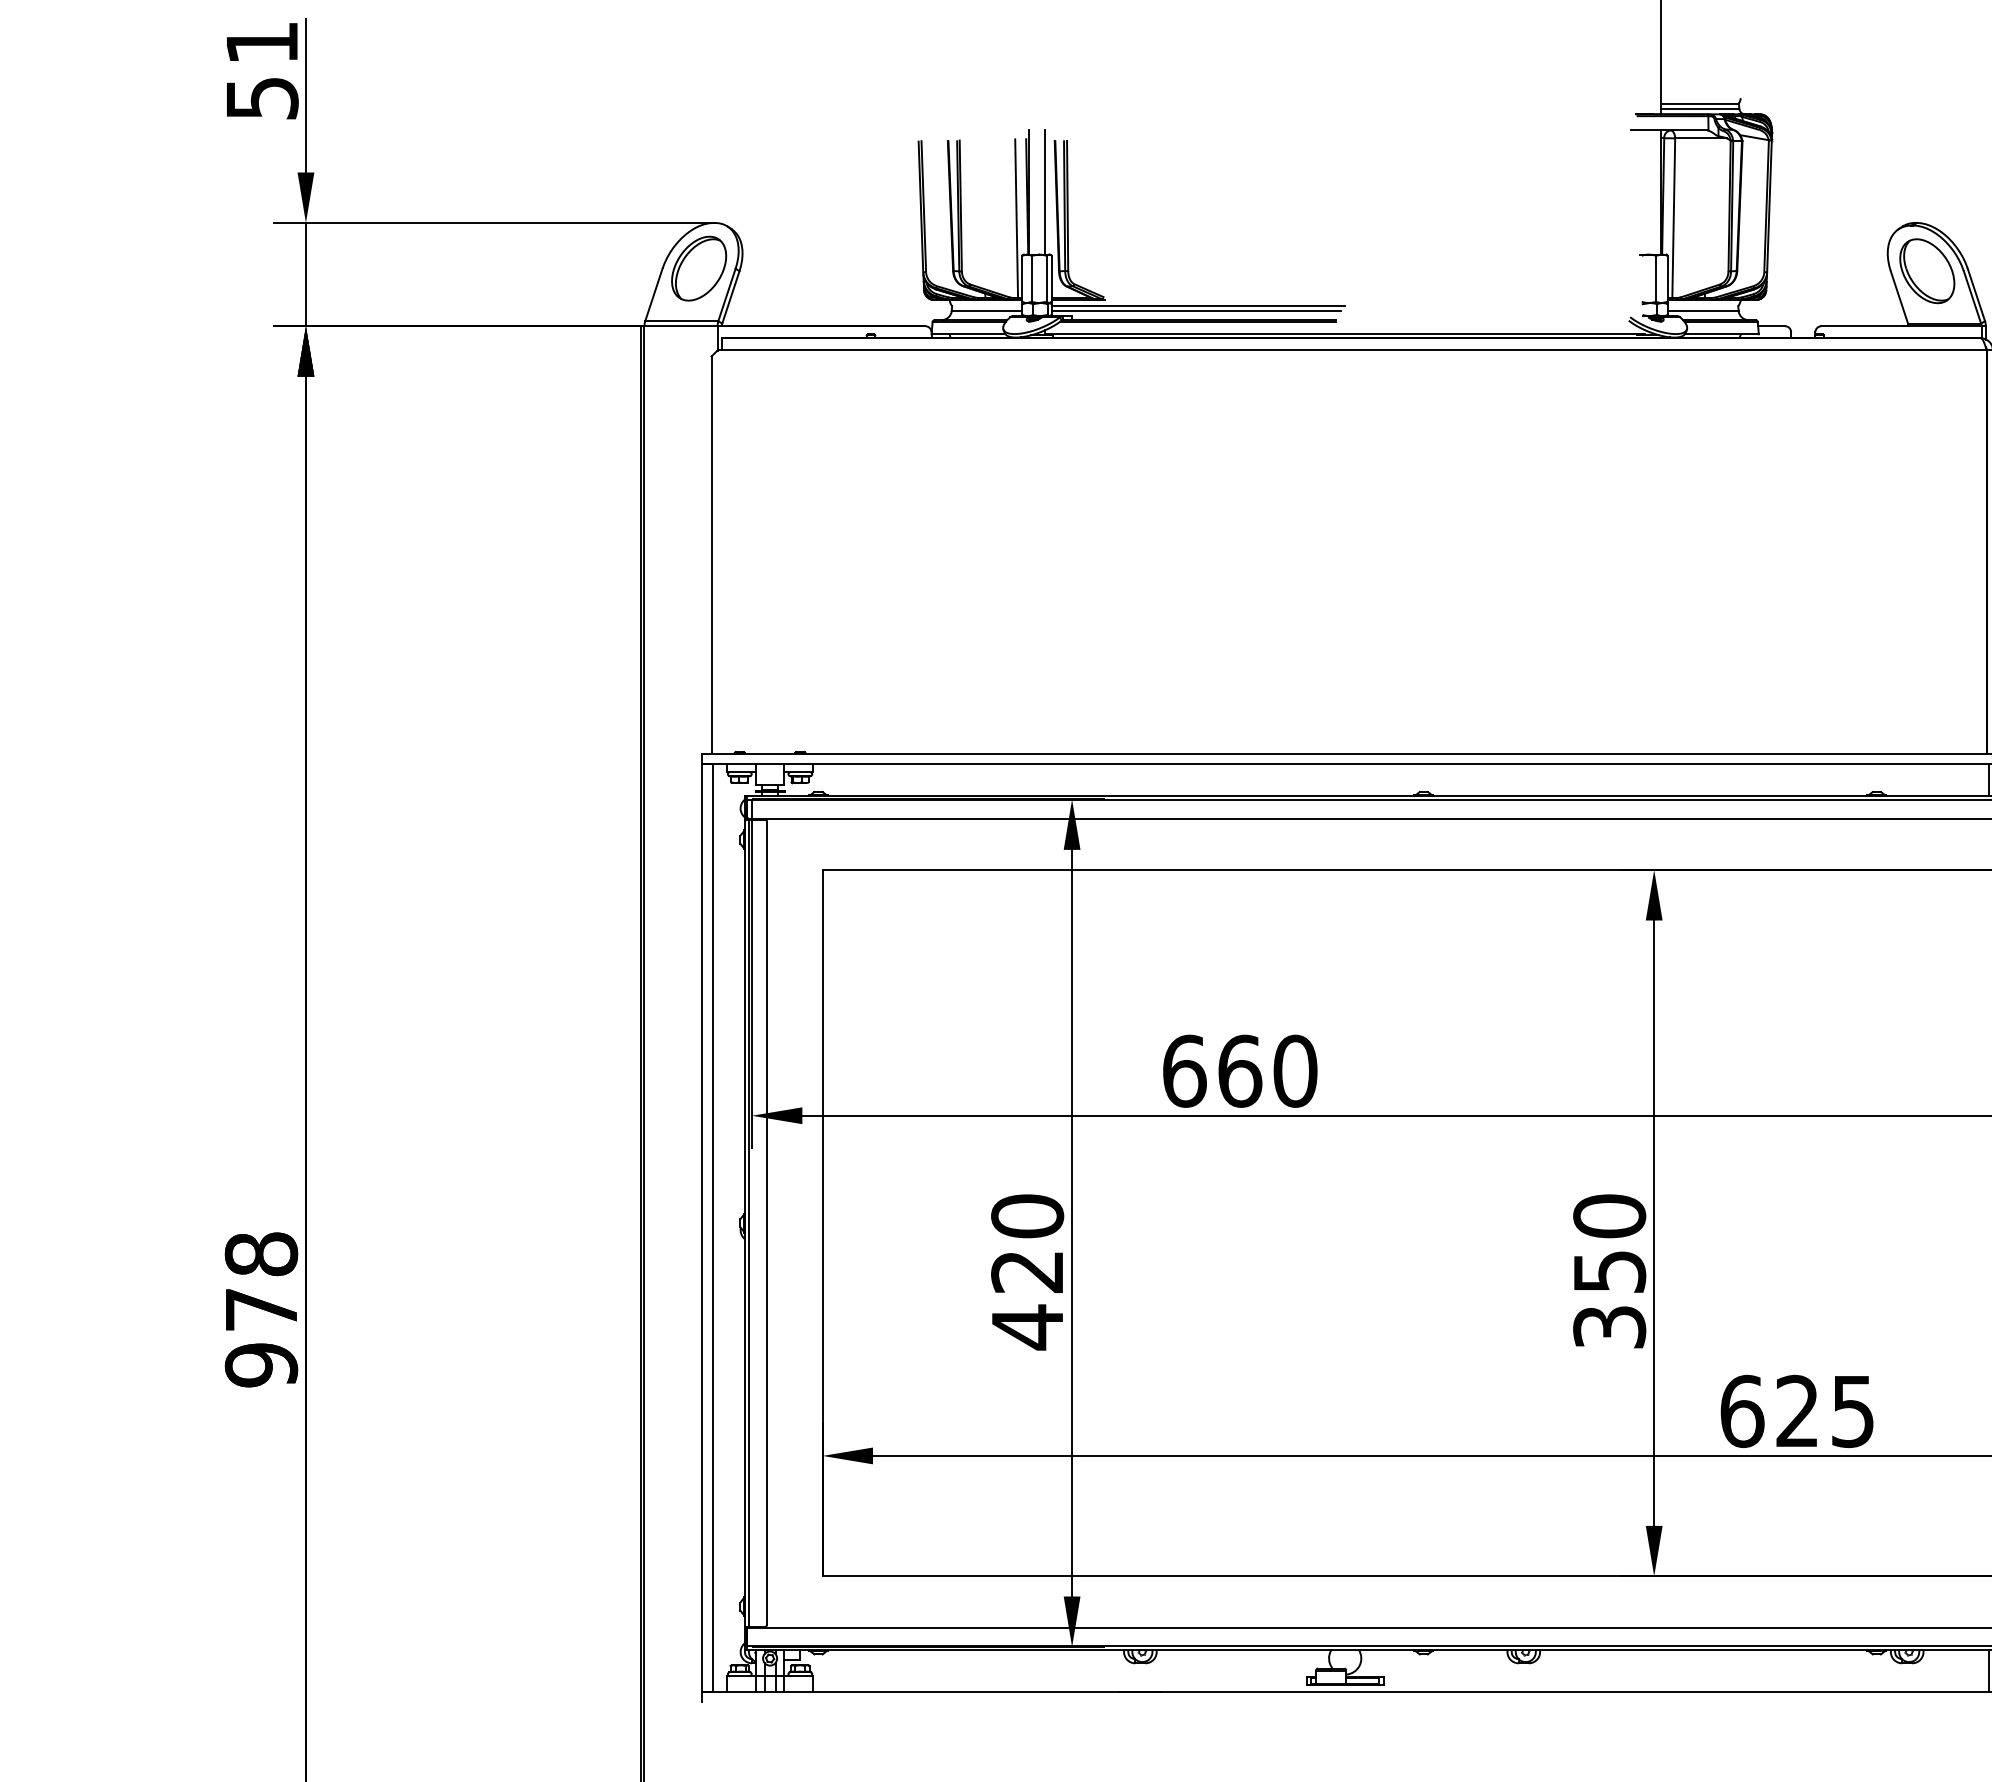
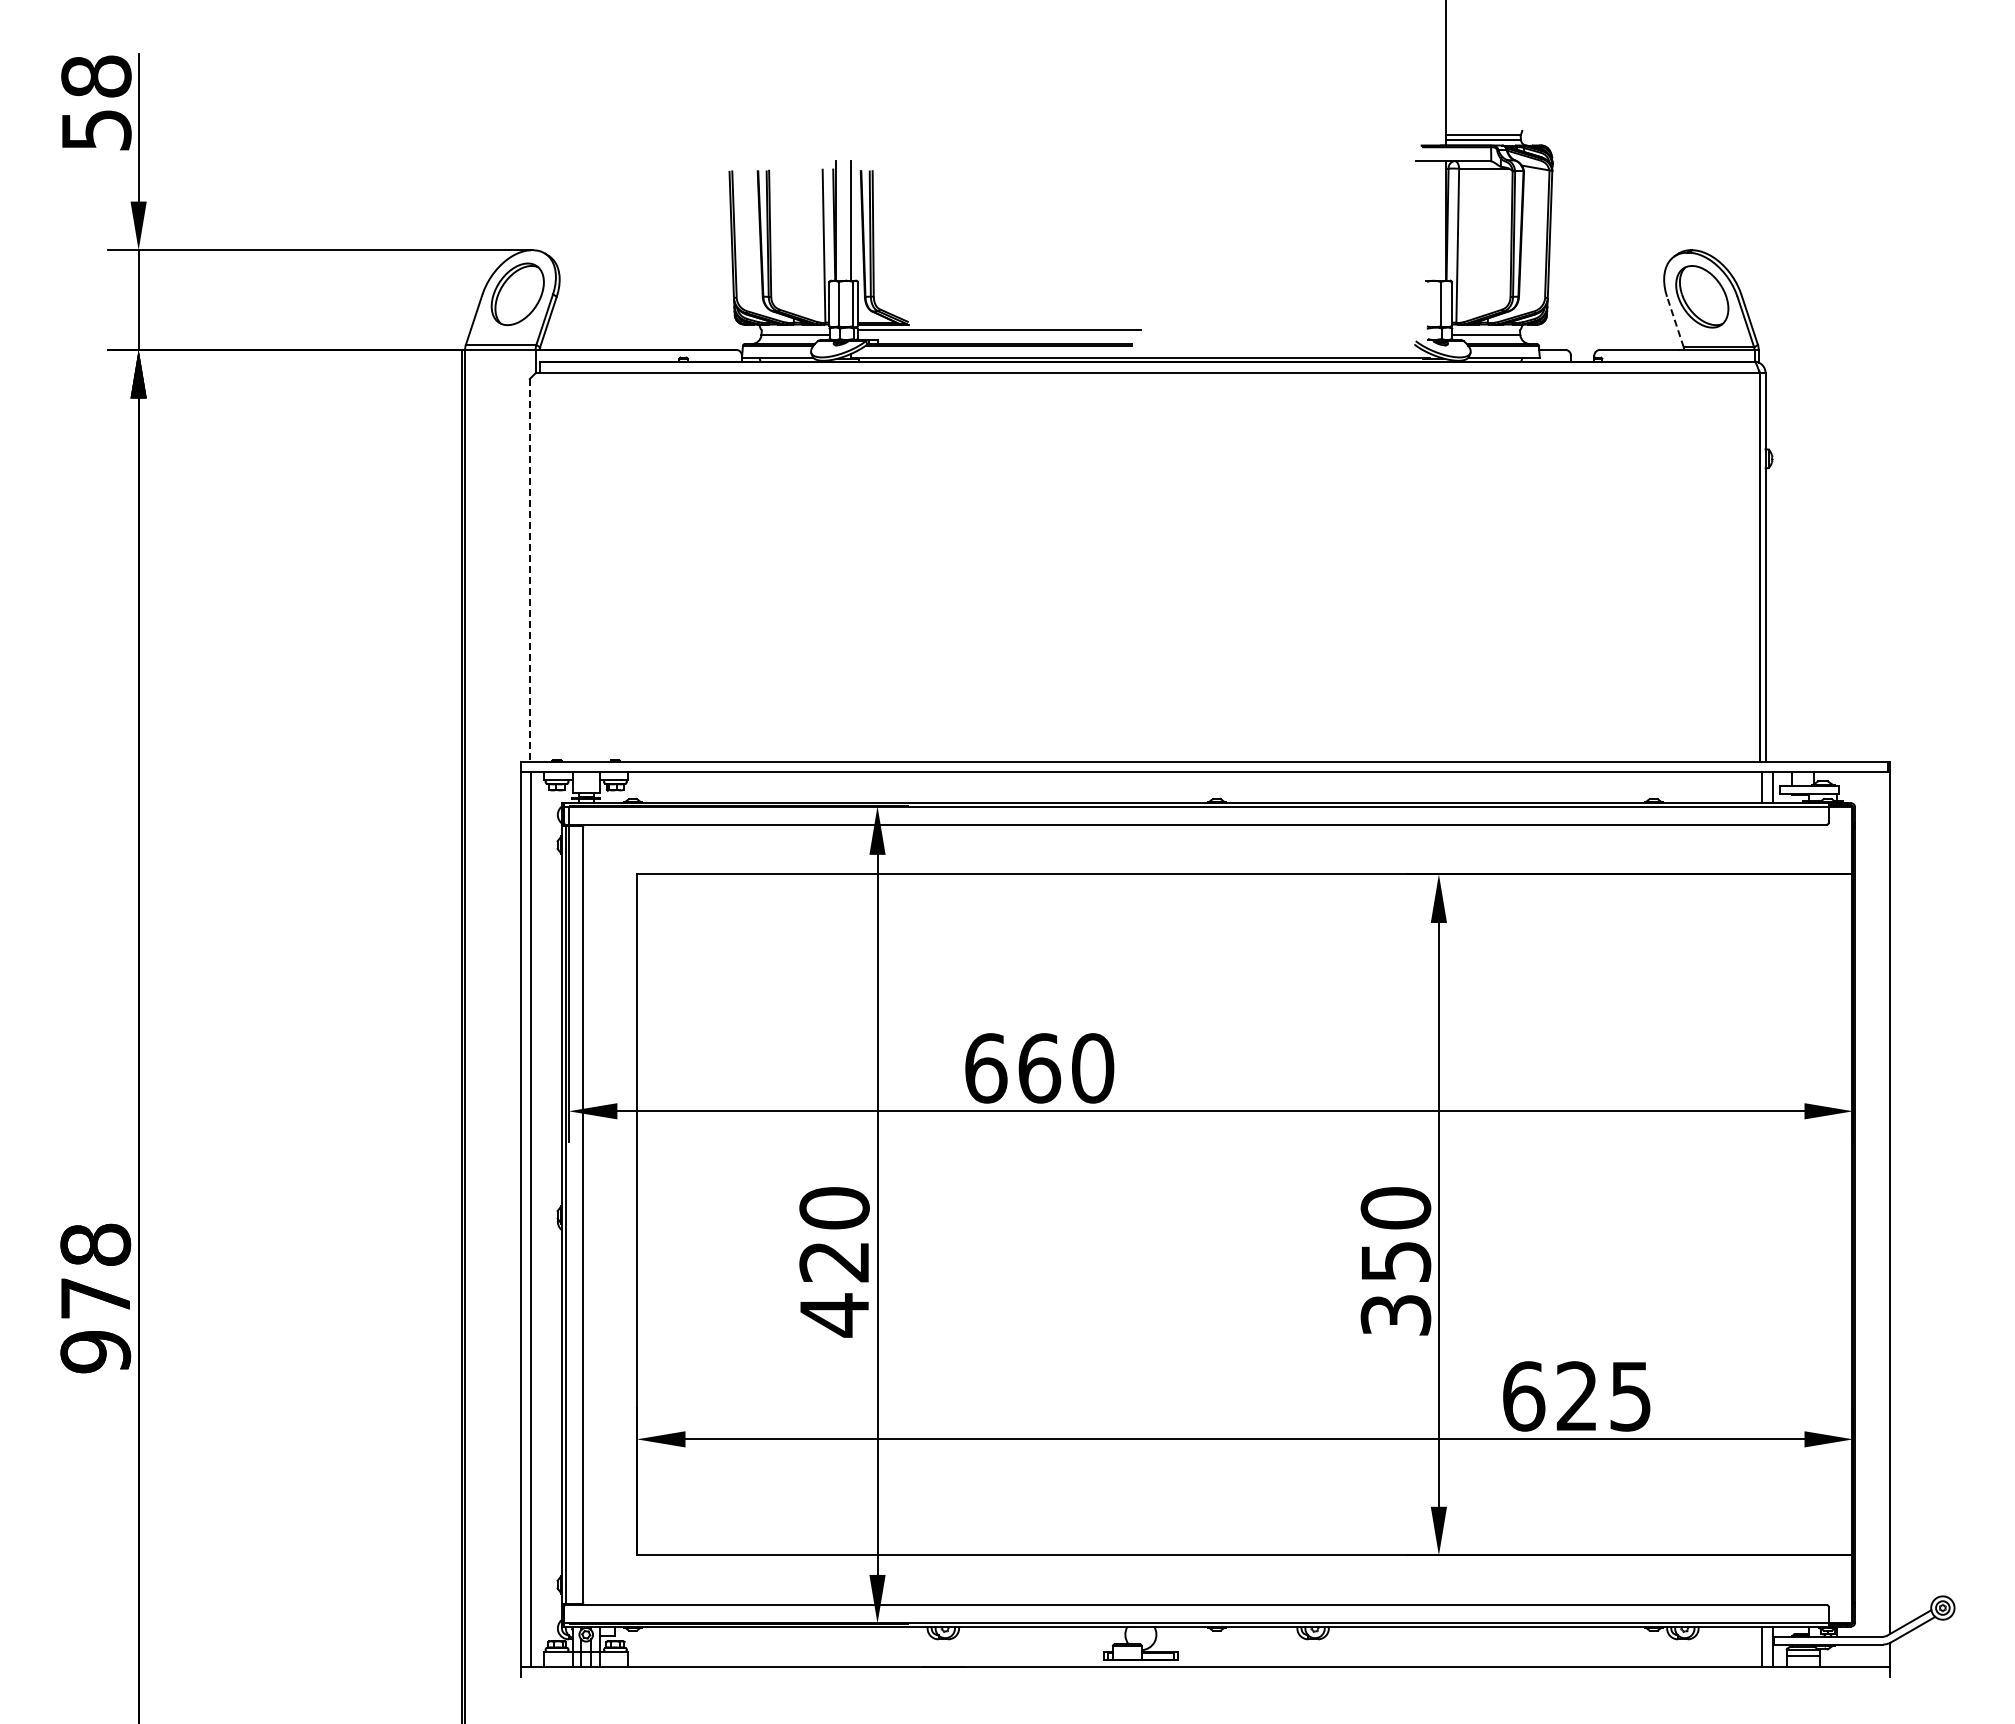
text: (262, 42) -> (96, 76), 51 -> 58
line: (1899, 297) -> (1675, 322), solid -> dashed
line: (1196, 311) -> (997, 335), removed
line: (711, 555) -> (529, 570), solid -> dashed

